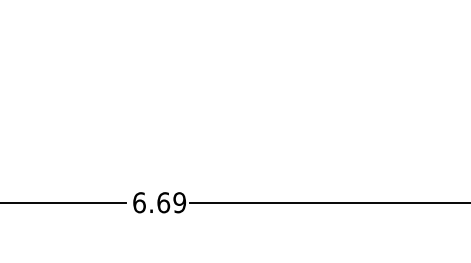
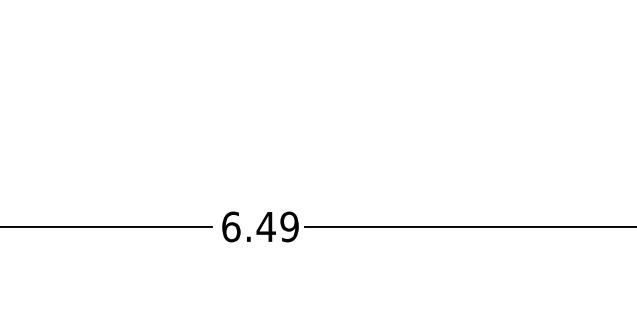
text: (163, 202) -> (266, 226), 6.69 -> 6.49

